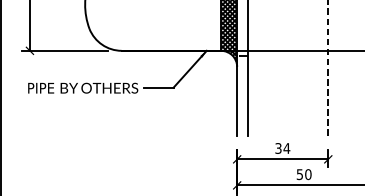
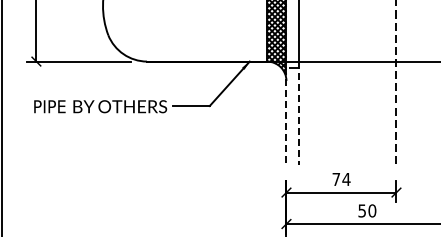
line: (247, 93) -> (299, 113), solid -> dashed
line: (237, 96) -> (286, 116), solid -> dashed
text: (278, 148) -> (336, 179), 34 -> 74

